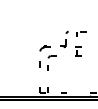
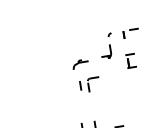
part: (47, 62) -> (87, 84), size x0.6

